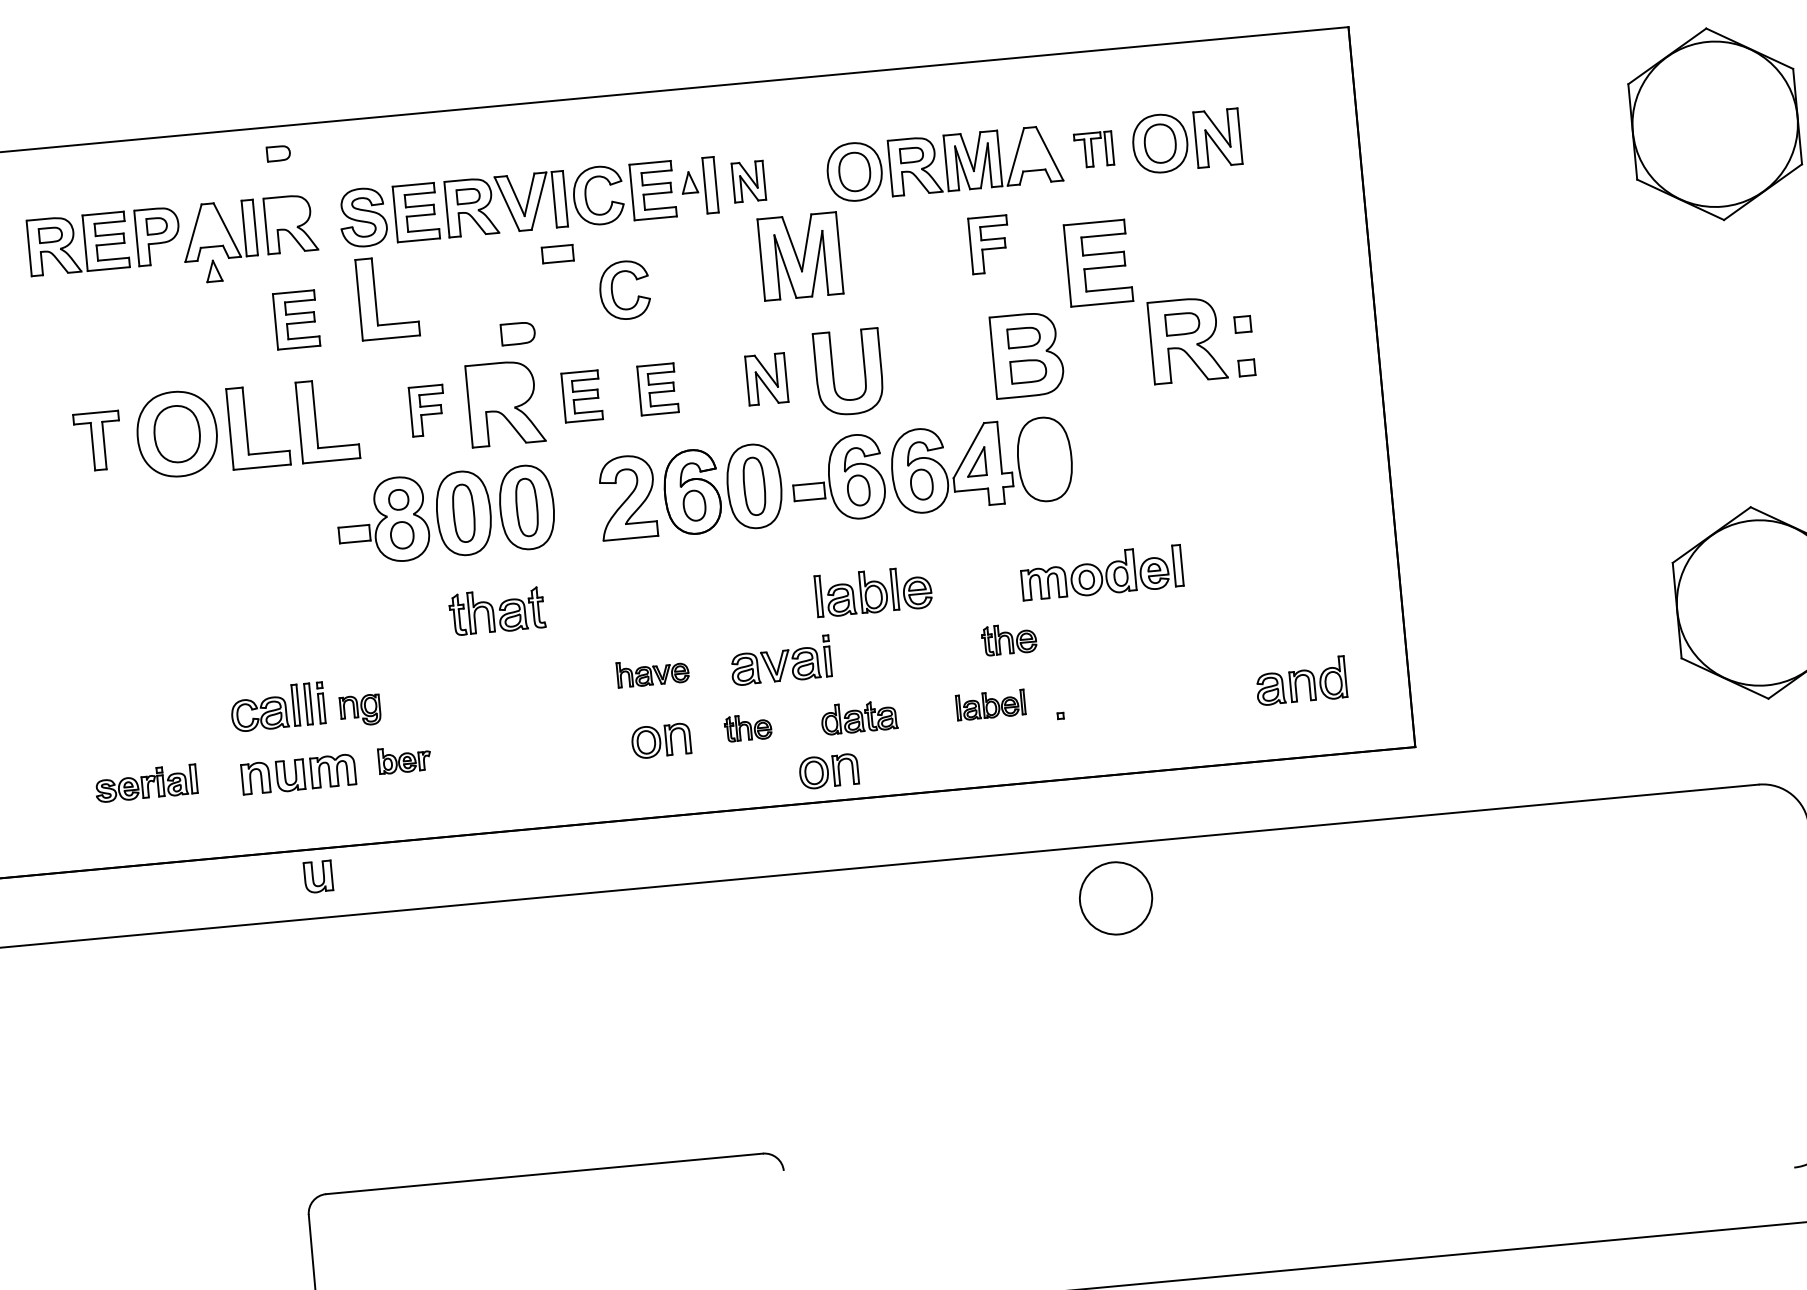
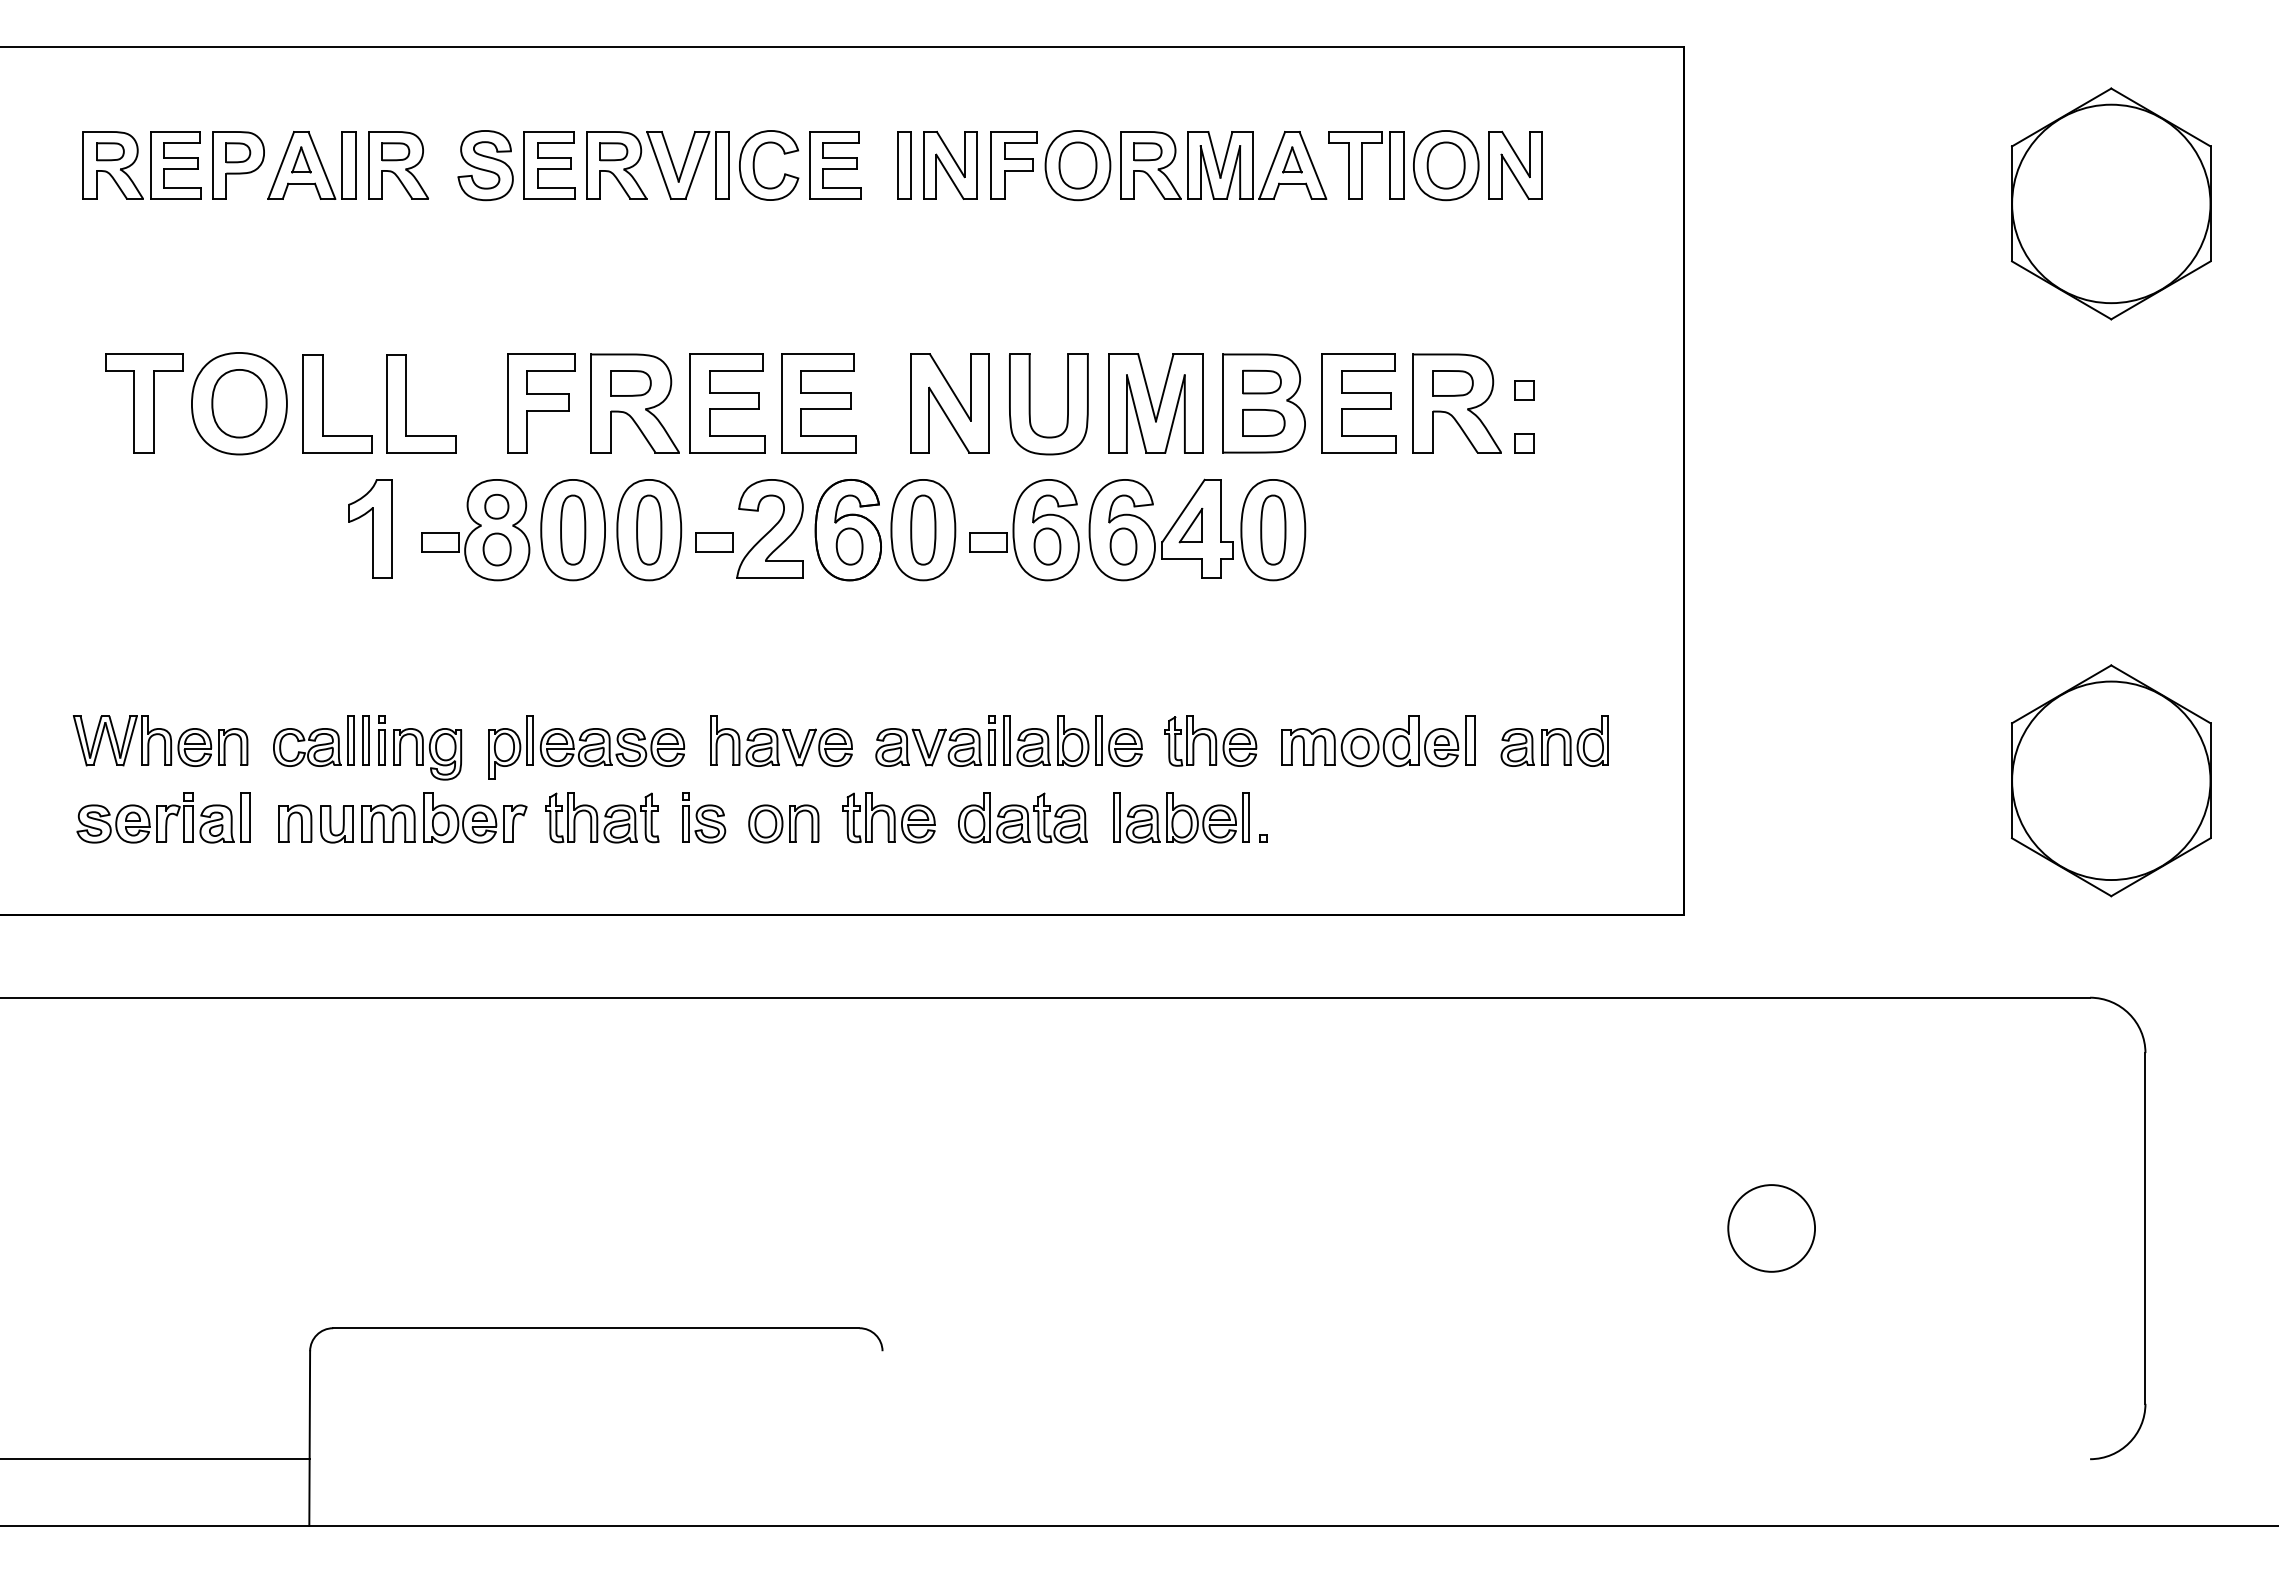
part: (1094, 149) -> (1366, 165), size x1.67
part: (278, 153) -> (395, 151), moved
part: (748, 181) -> (950, 165), size x1.43
part: (689, 182) -> (1292, 159), moved
part: (989, 244) -> (1013, 165), moved
part: (558, 253) -> (714, 542), moved
part: (800, 256) -> (1155, 403), moved
part: (1097, 263) -> (1358, 403), moved
part: (214, 270) -> (301, 159), moved
part: (612, 291) -> (775, 281), removed
part: (375, 298) -> (491, 263), removed
part: (296, 319) -> (394, 280), removed
part: (517, 333) -> (630, 383), moved
part: (766, 379) -> (949, 403), size x1.67
part: (657, 389) -> (818, 403), size x1.67
part: (582, 396) -> (727, 403), size x1.67
part: (427, 410) -> (541, 403), size x1.67
part: (98, 441) -> (144, 403), size x1.43
part: (1045, 458) -> (1273, 529), added
part: (295, 527) -> (370, 528), added
part: (1101, 573) -> (1378, 741), moved
part: (873, 591) -> (1072, 740), moved
part: (497, 611) -> (602, 817), moved
part: (1008, 638) -> (1210, 740), size x1.43
part: (652, 671) -> (781, 740), size x1.67
part: (1300, 680) -> (1554, 740), moved
part: (491, 692) -> (586, 747), added
part: (990, 705) -> (1181, 817), size x1.67
part: (360, 710) -> (427, 754), size x1.43
part: (858, 717) -> (1022, 817), size x1.43
part: (137, 719) -> (160, 740), added
part: (747, 727) -> (888, 817), size x1.67
part: (595, 741) -> (704, 817), added
part: (404, 759) -> (475, 817), size x1.67
part: (828, 771) -> (980, 878), removed
part: (146, 783) -> (163, 817), size x1.43
part: (317, 877) -> (358, 948), removed
circle: (1115, 898) -> (1771, 1228), moved

